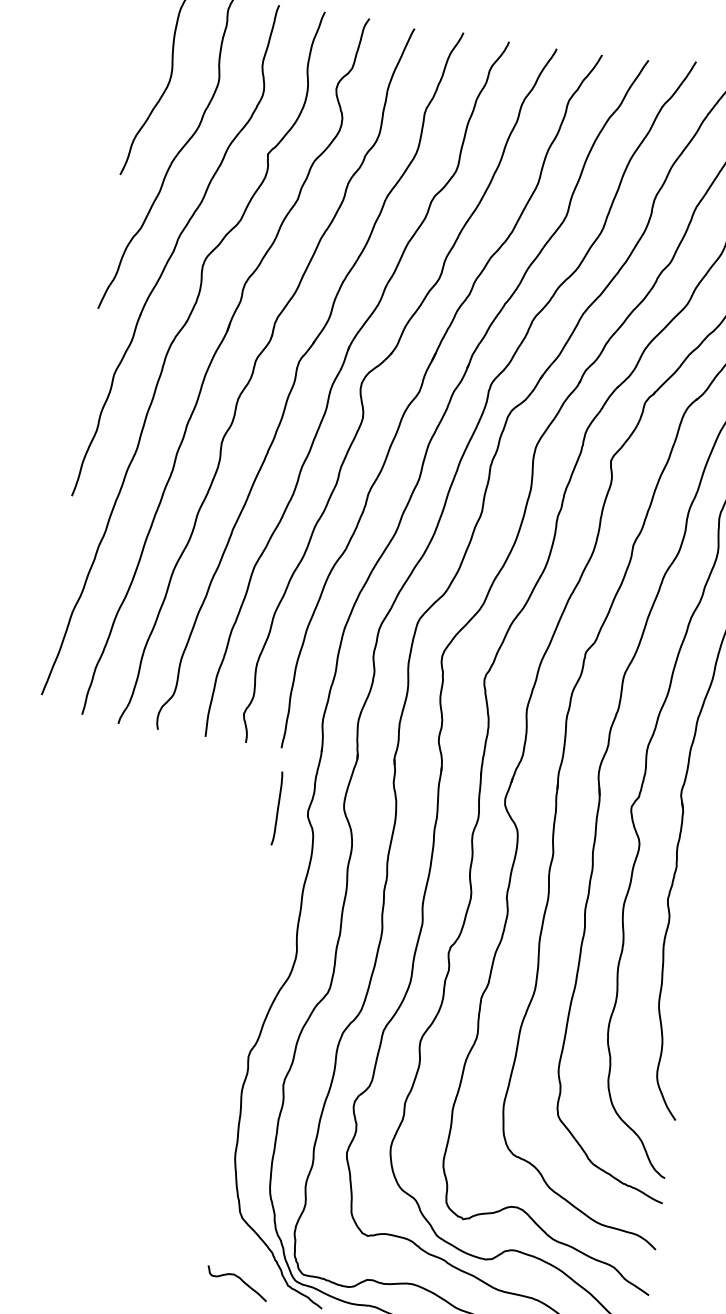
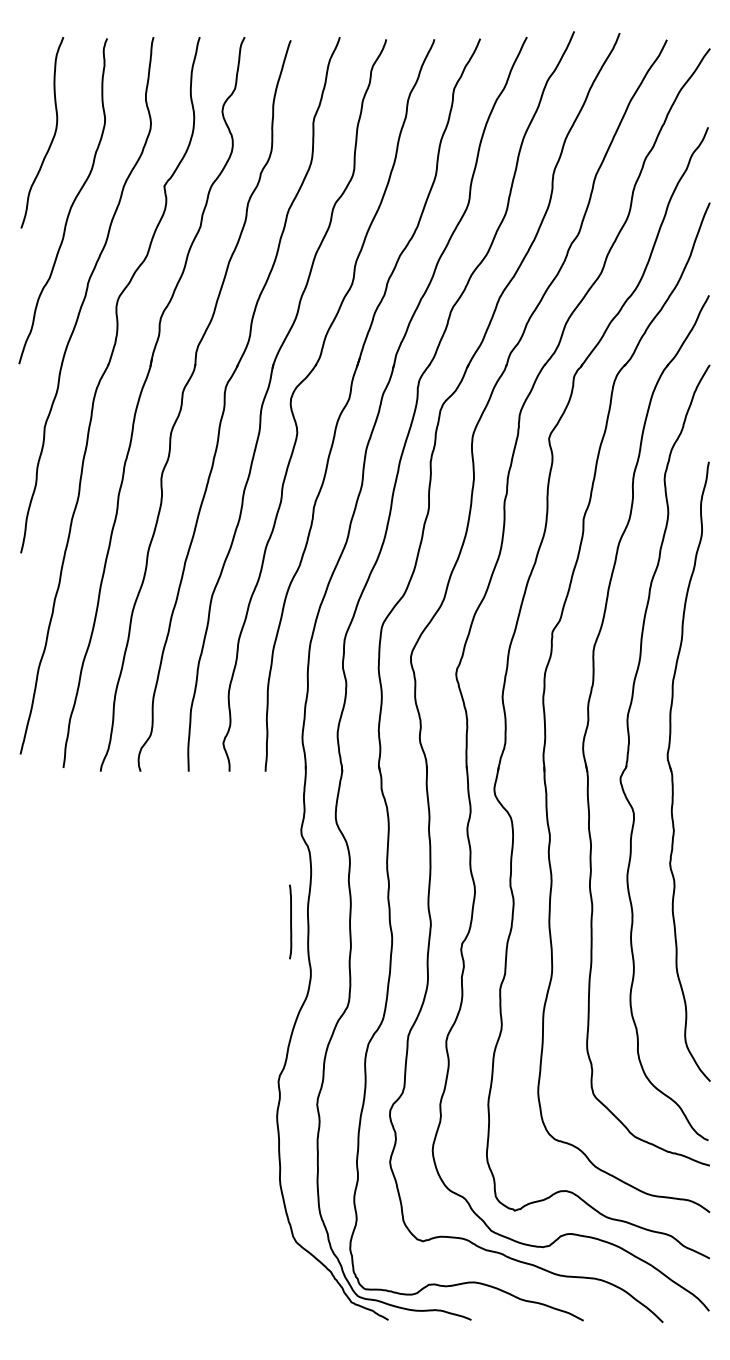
curve: (277, 808) -> (290, 921), moved
curve: (240, 1279) -> (303, 1303), removed

